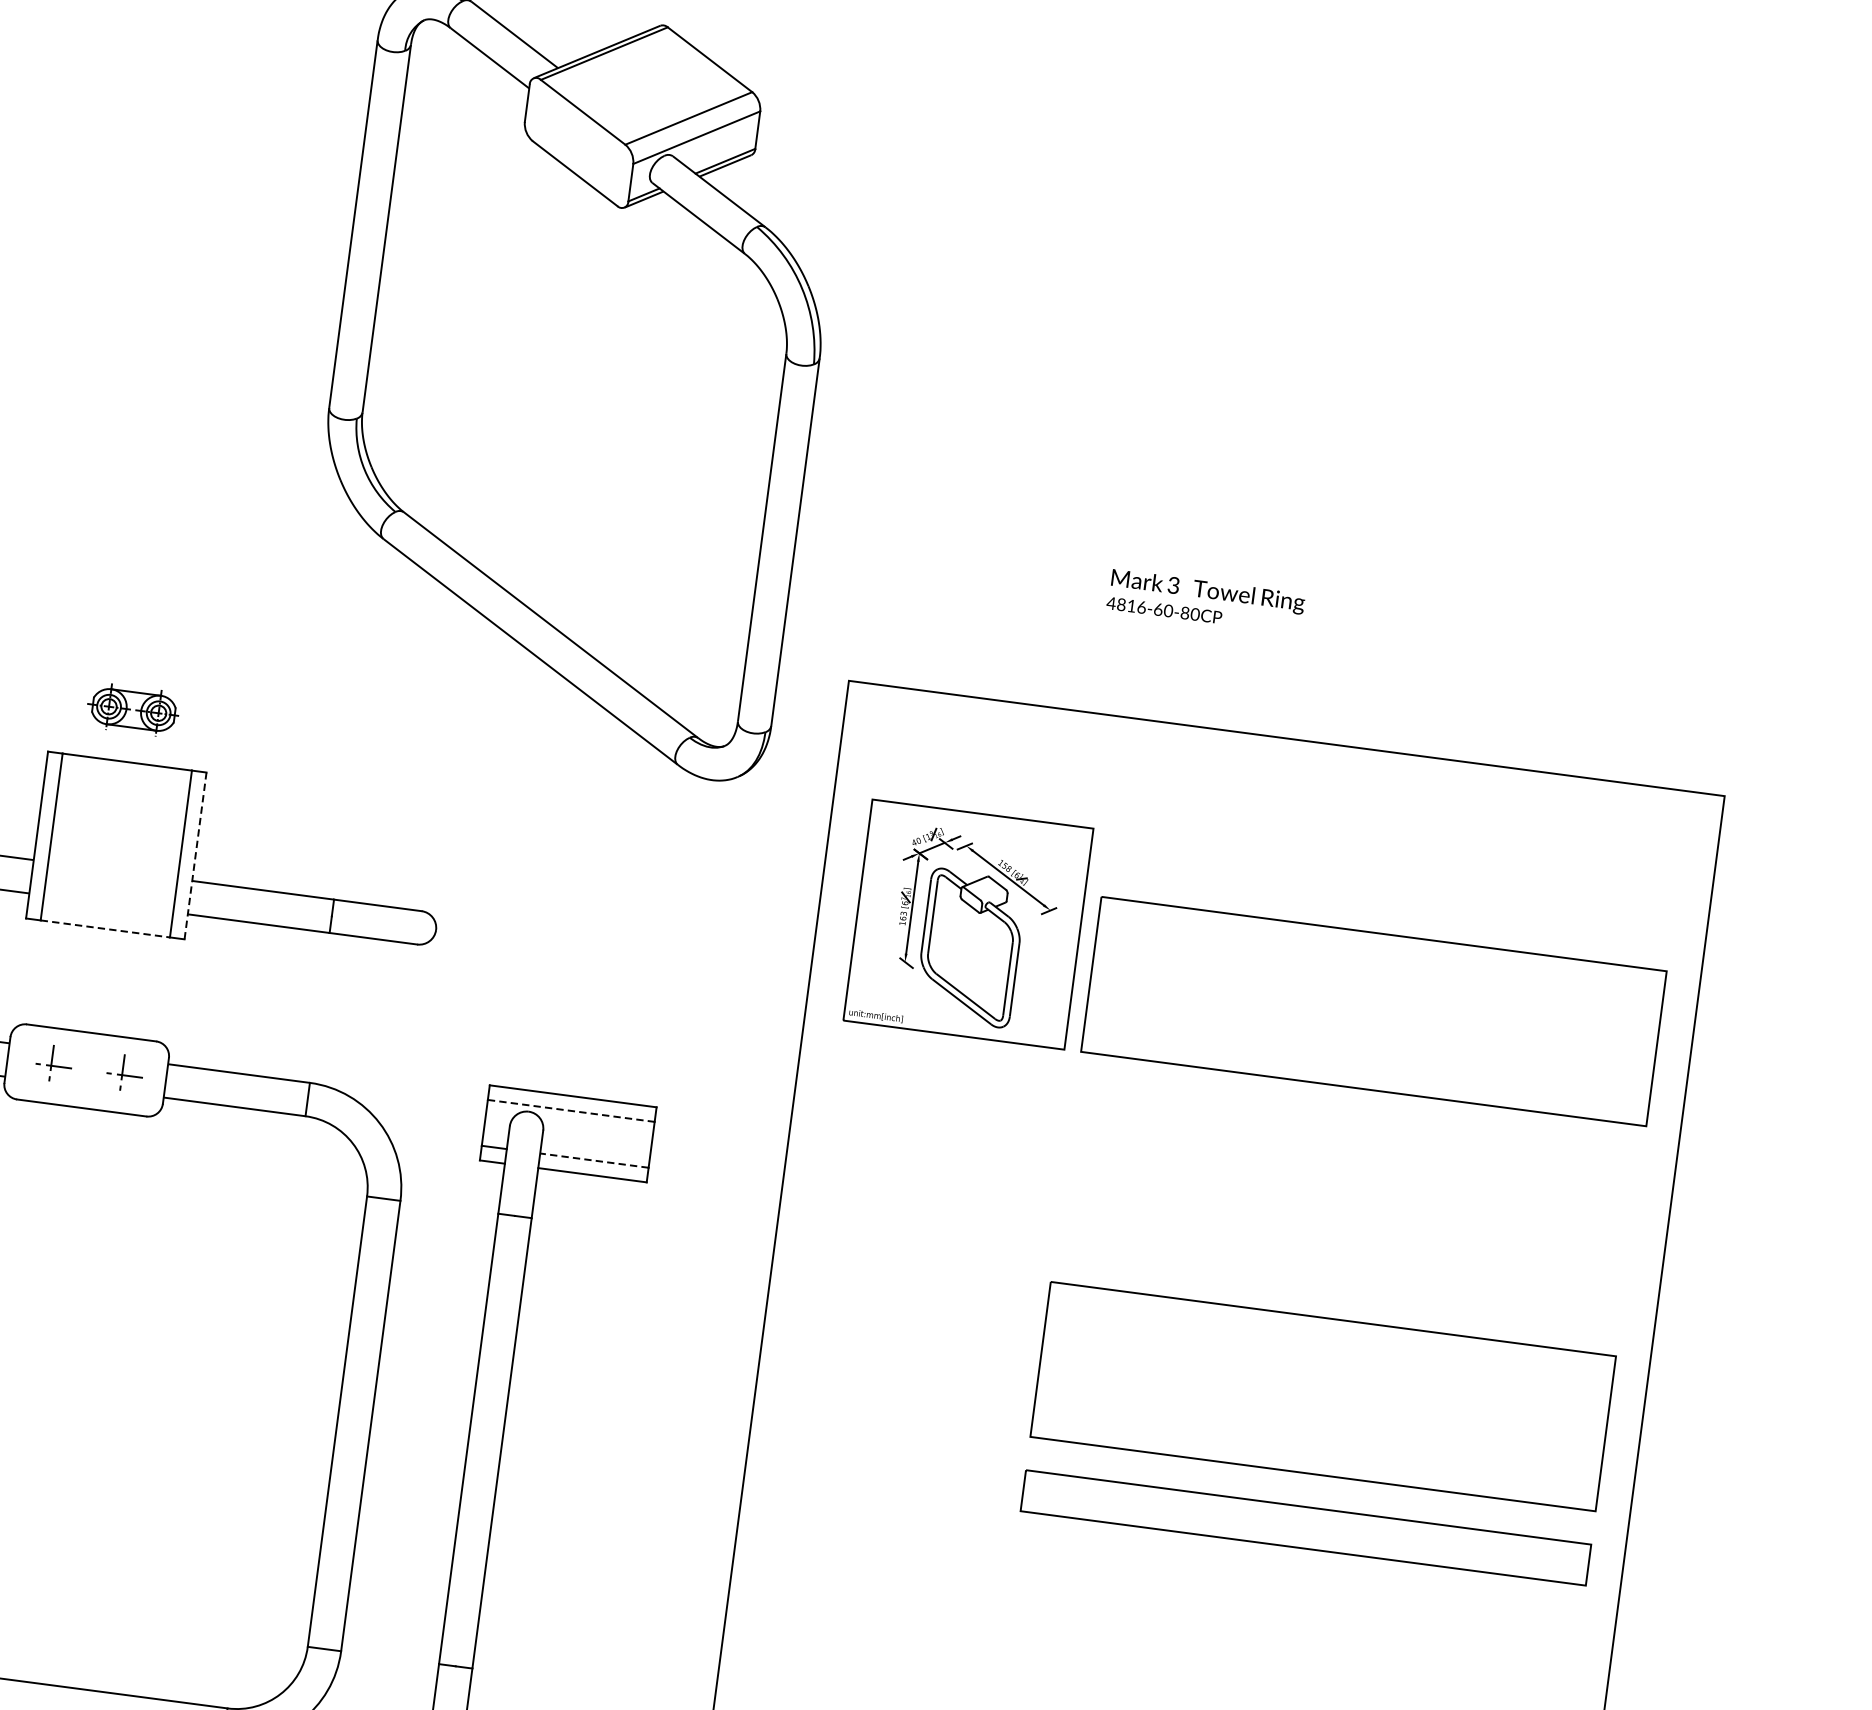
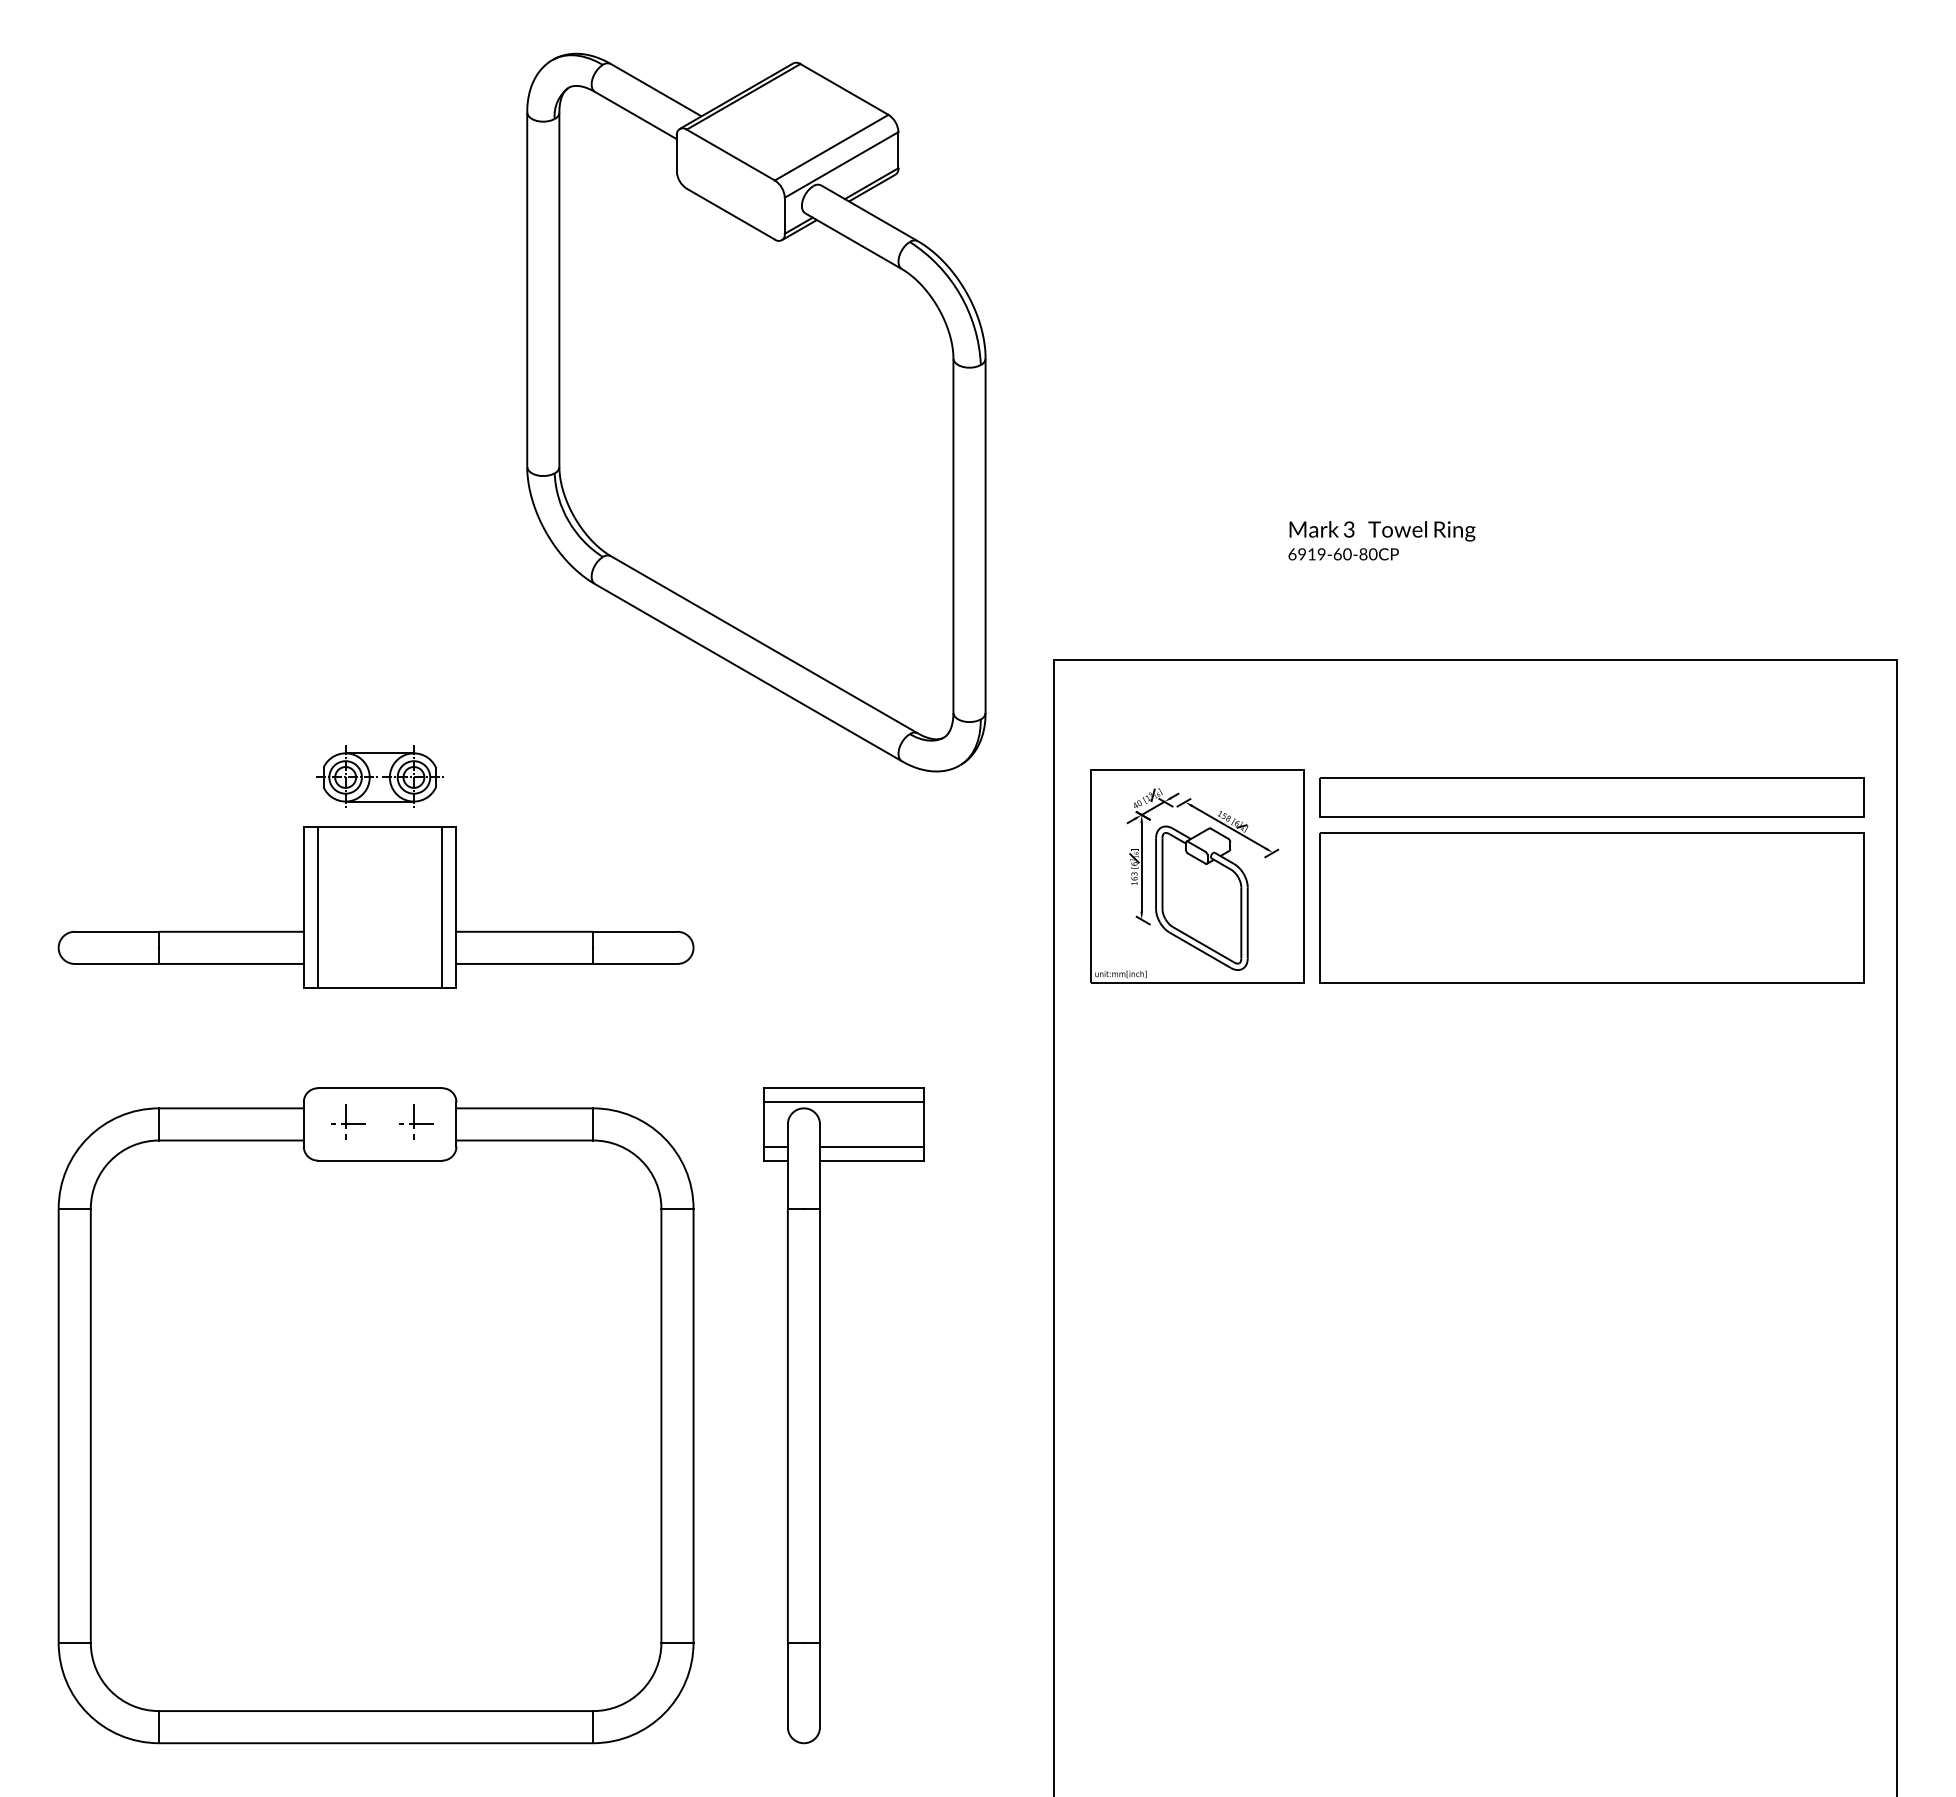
text: (1126, 605) -> (1306, 554), 4816-60-80CP -> 6919-60-80CP
part: (133, 709) -> (379, 776), size x1.43
line: (195, 855) -> (456, 907), dashed -> solid
line: (105, 929) -> (380, 988), dashed -> solid
line: (571, 1111) -> (844, 1102), dashed -> solid
line: (593, 1160) -> (871, 1146), dashed -> solid
part: (1322, 1395) -> (1591, 1278), removed
part: (1305, 1527) -> (1591, 797), moved

